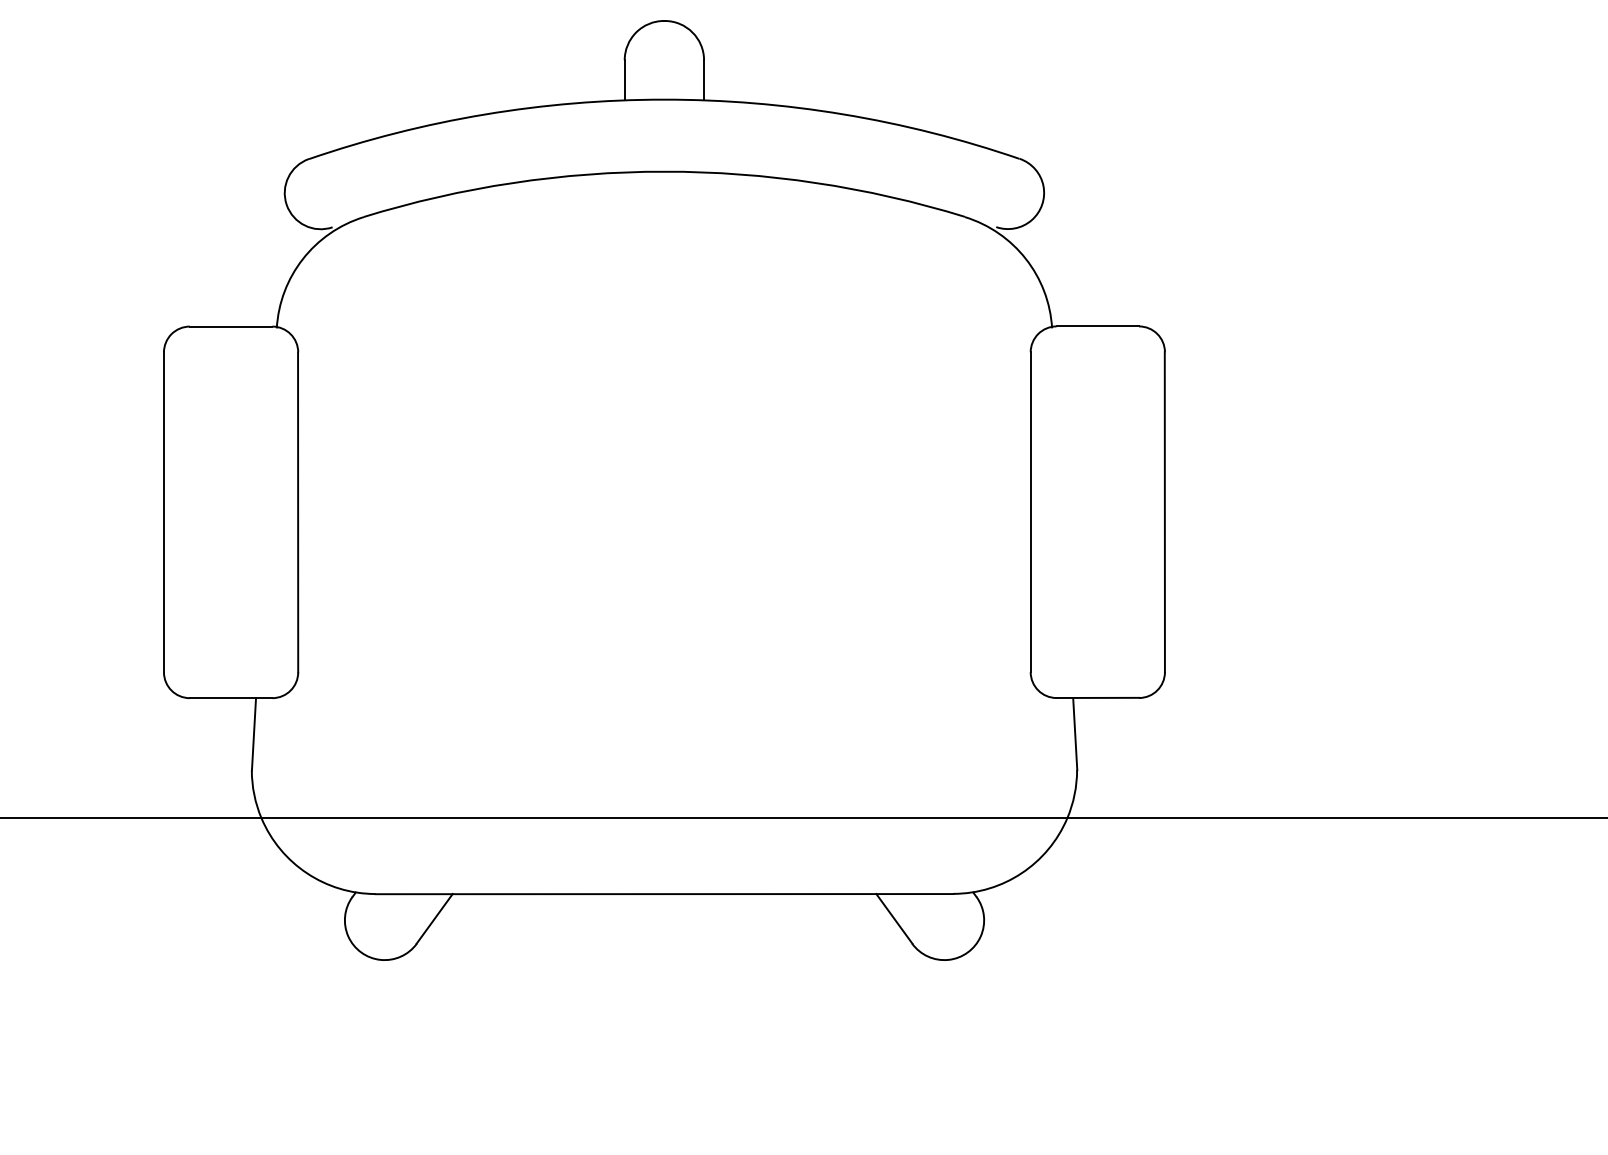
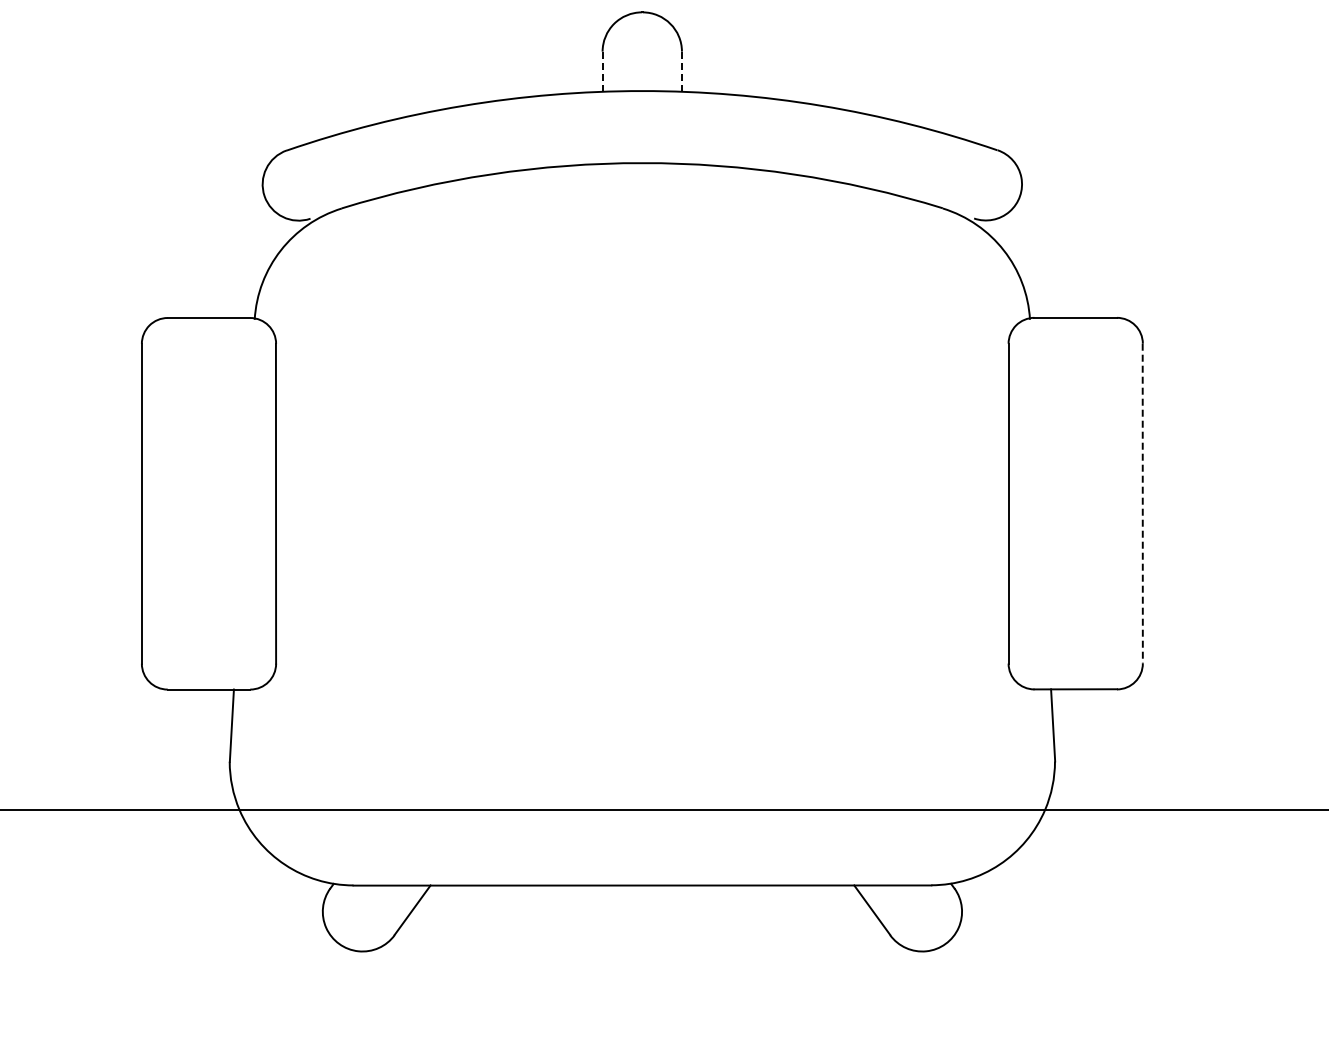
line: (624, 80) -> (602, 71), solid -> dashed
line: (704, 80) -> (682, 71), solid -> dashed
line: (1164, 512) -> (1142, 503), solid -> dashed

